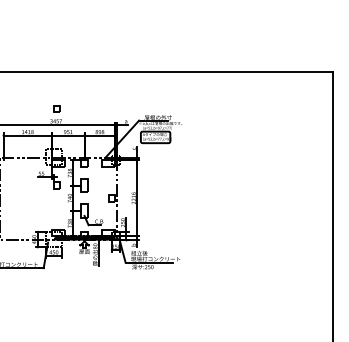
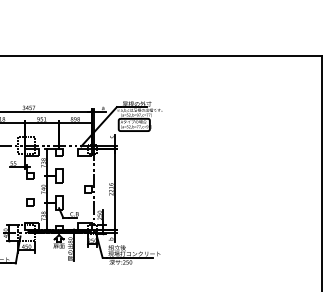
part: (56, 108) -> (29, 202), moved

